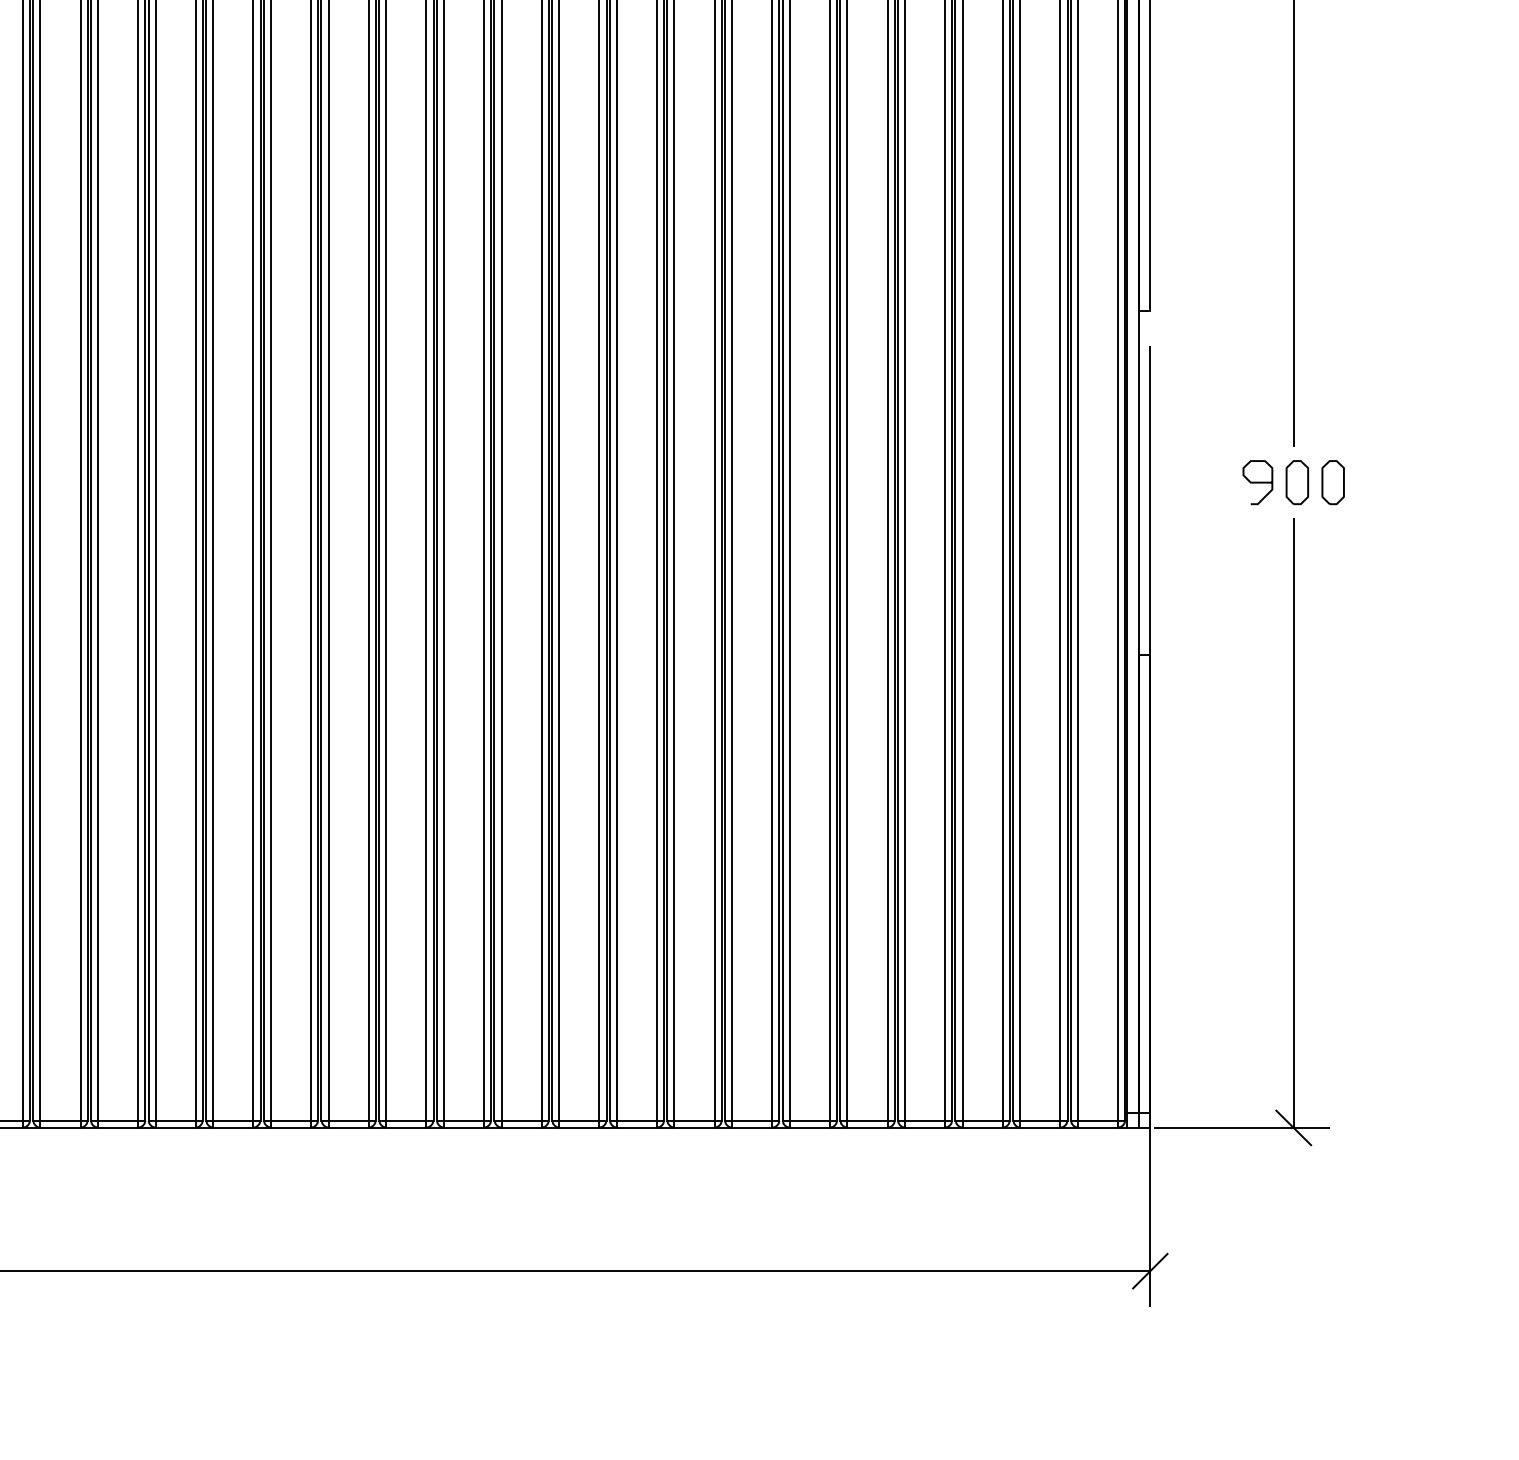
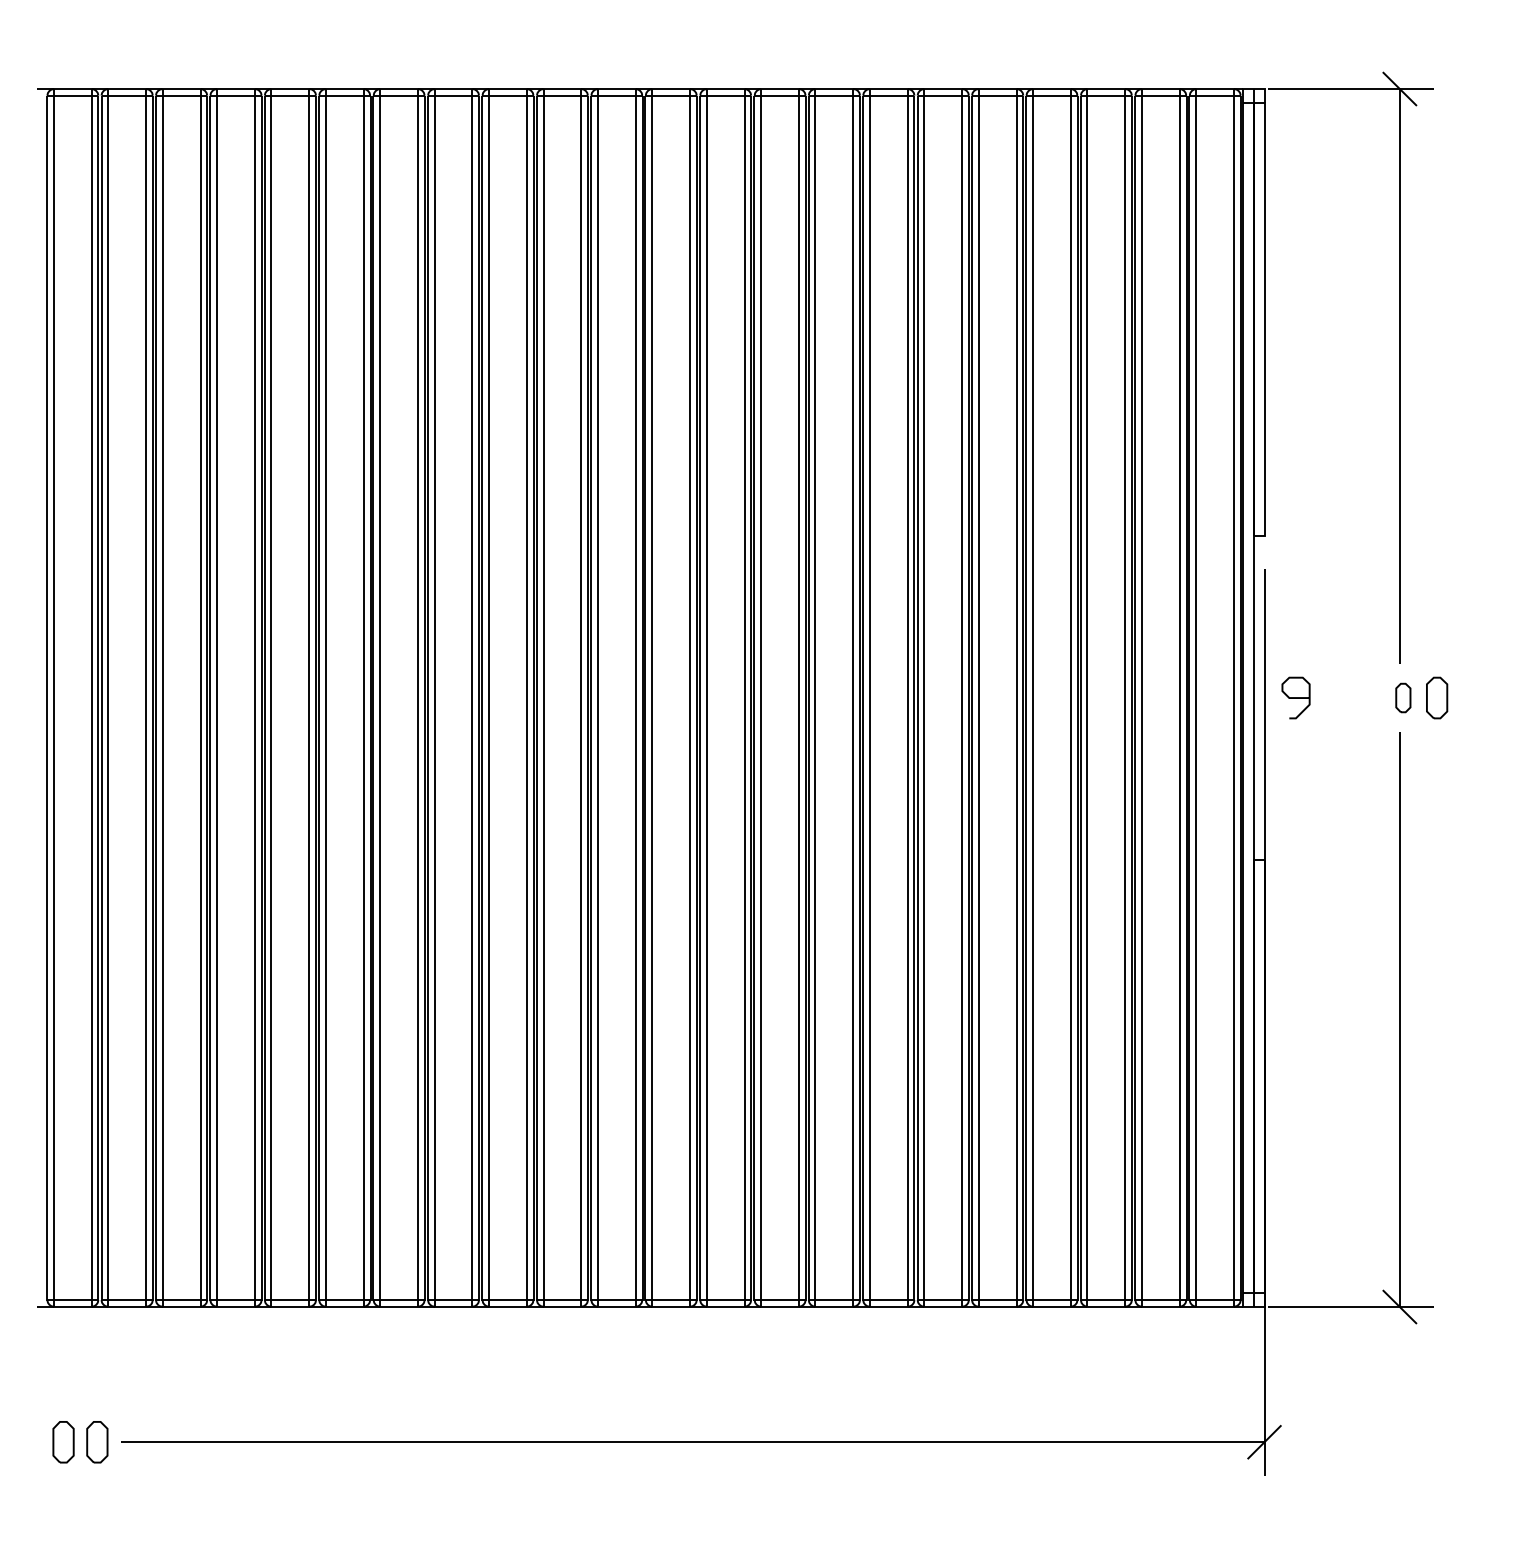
curve: (1257, 482) -> (1295, 697), moved
part: (1297, 482) -> (1403, 697), size x0.7

